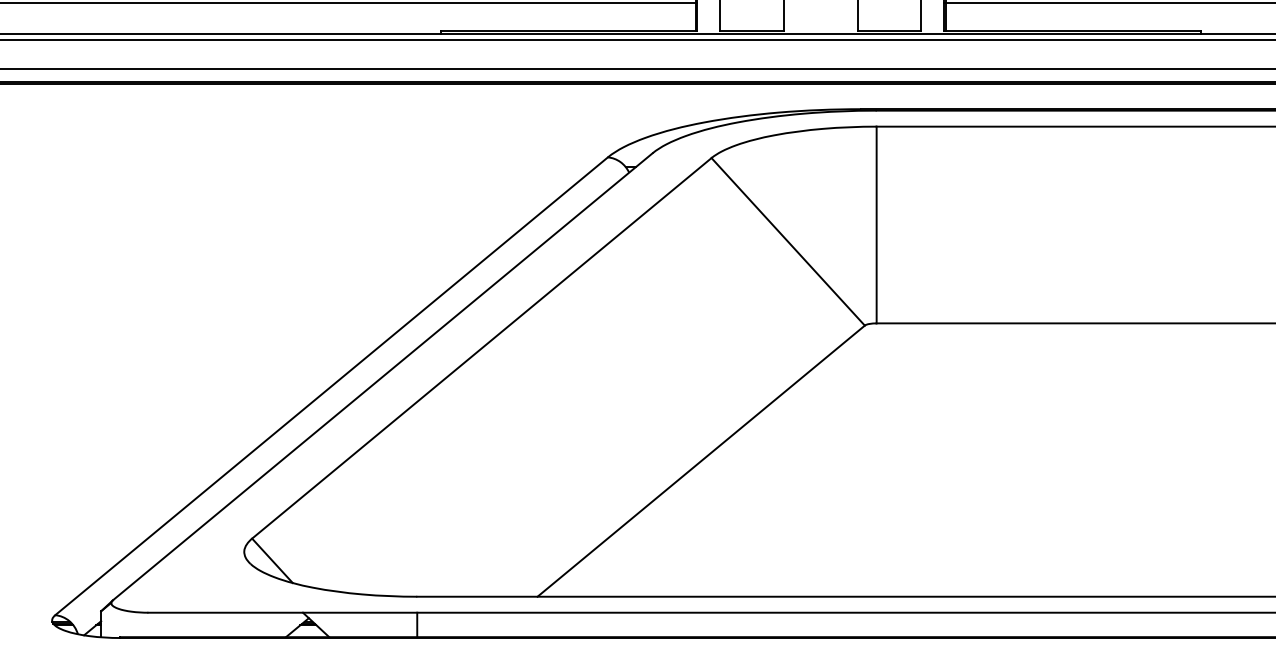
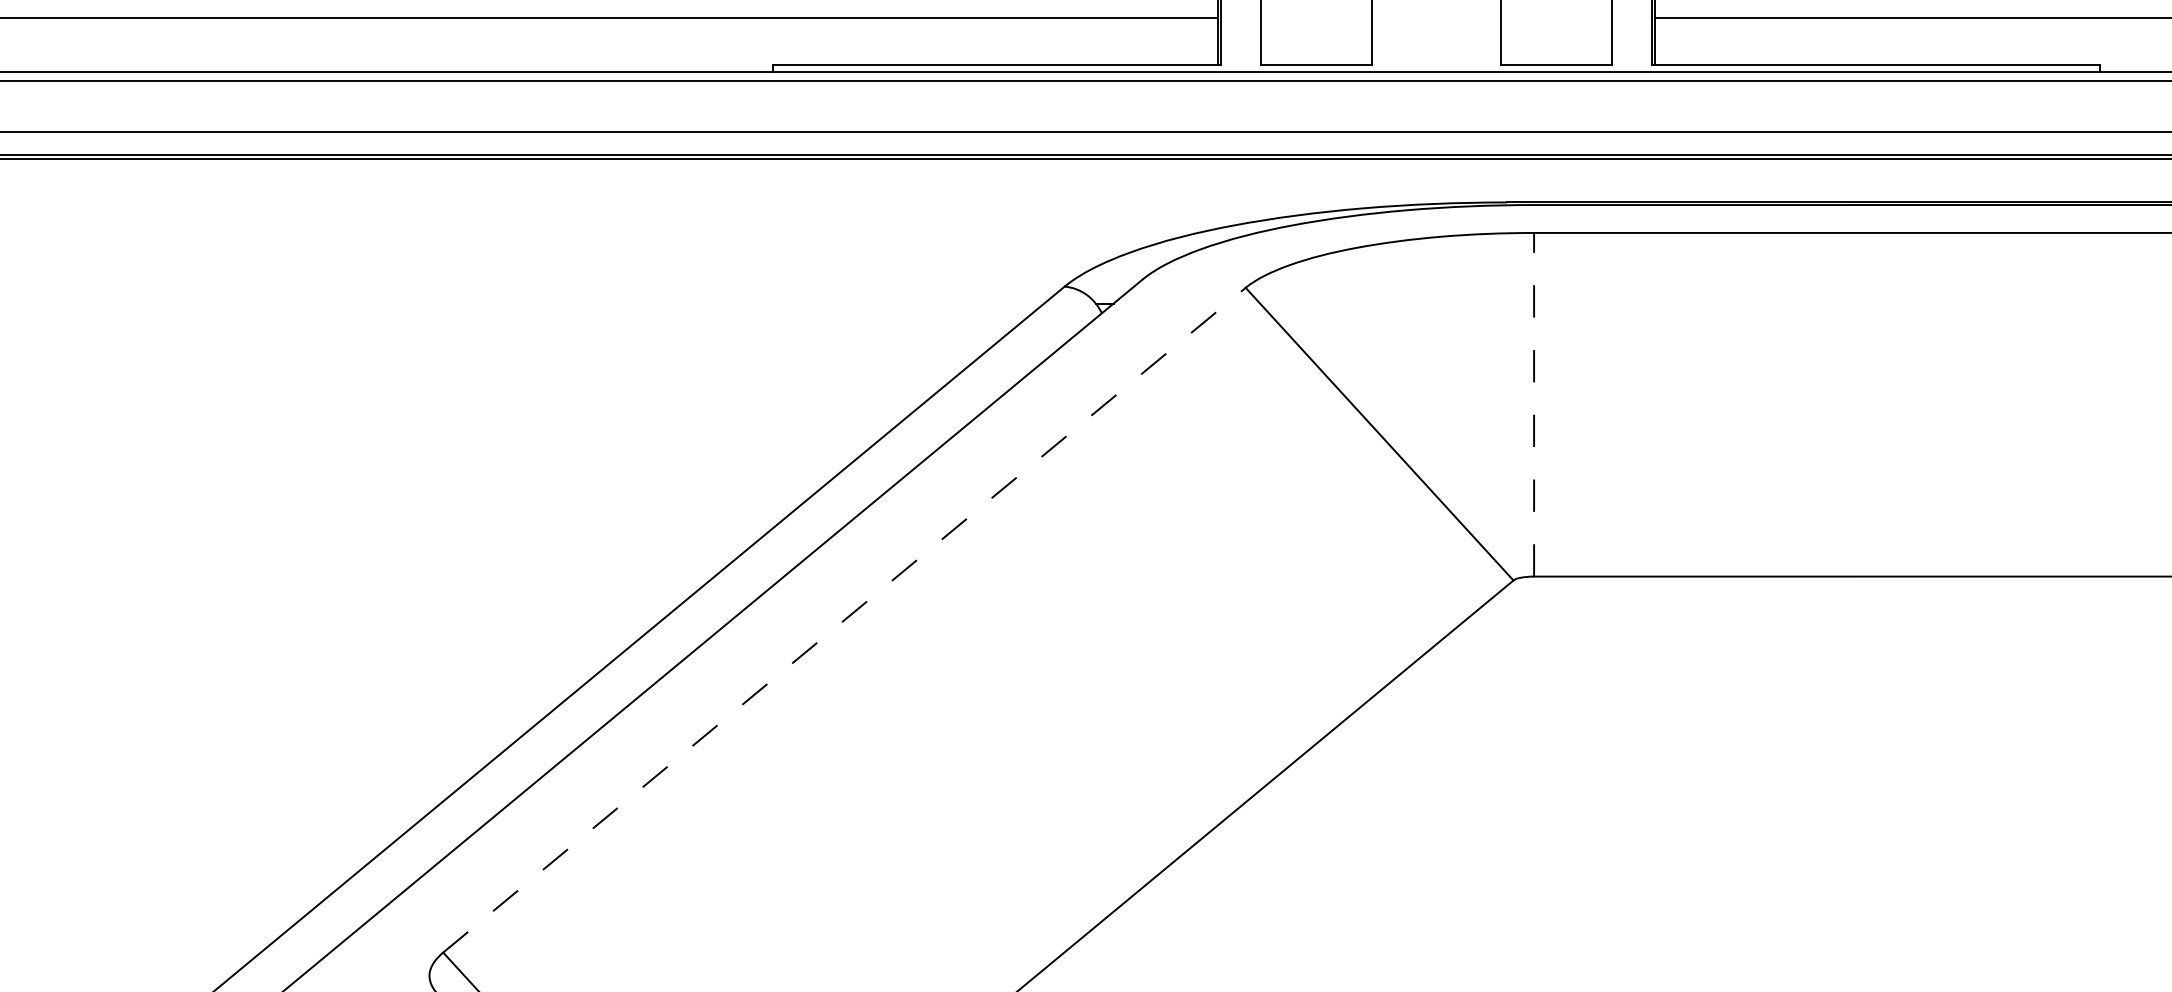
line: (876, 224) -> (1533, 403), solid -> dashed
line: (482, 348) -> (845, 620), solid -> dashed

